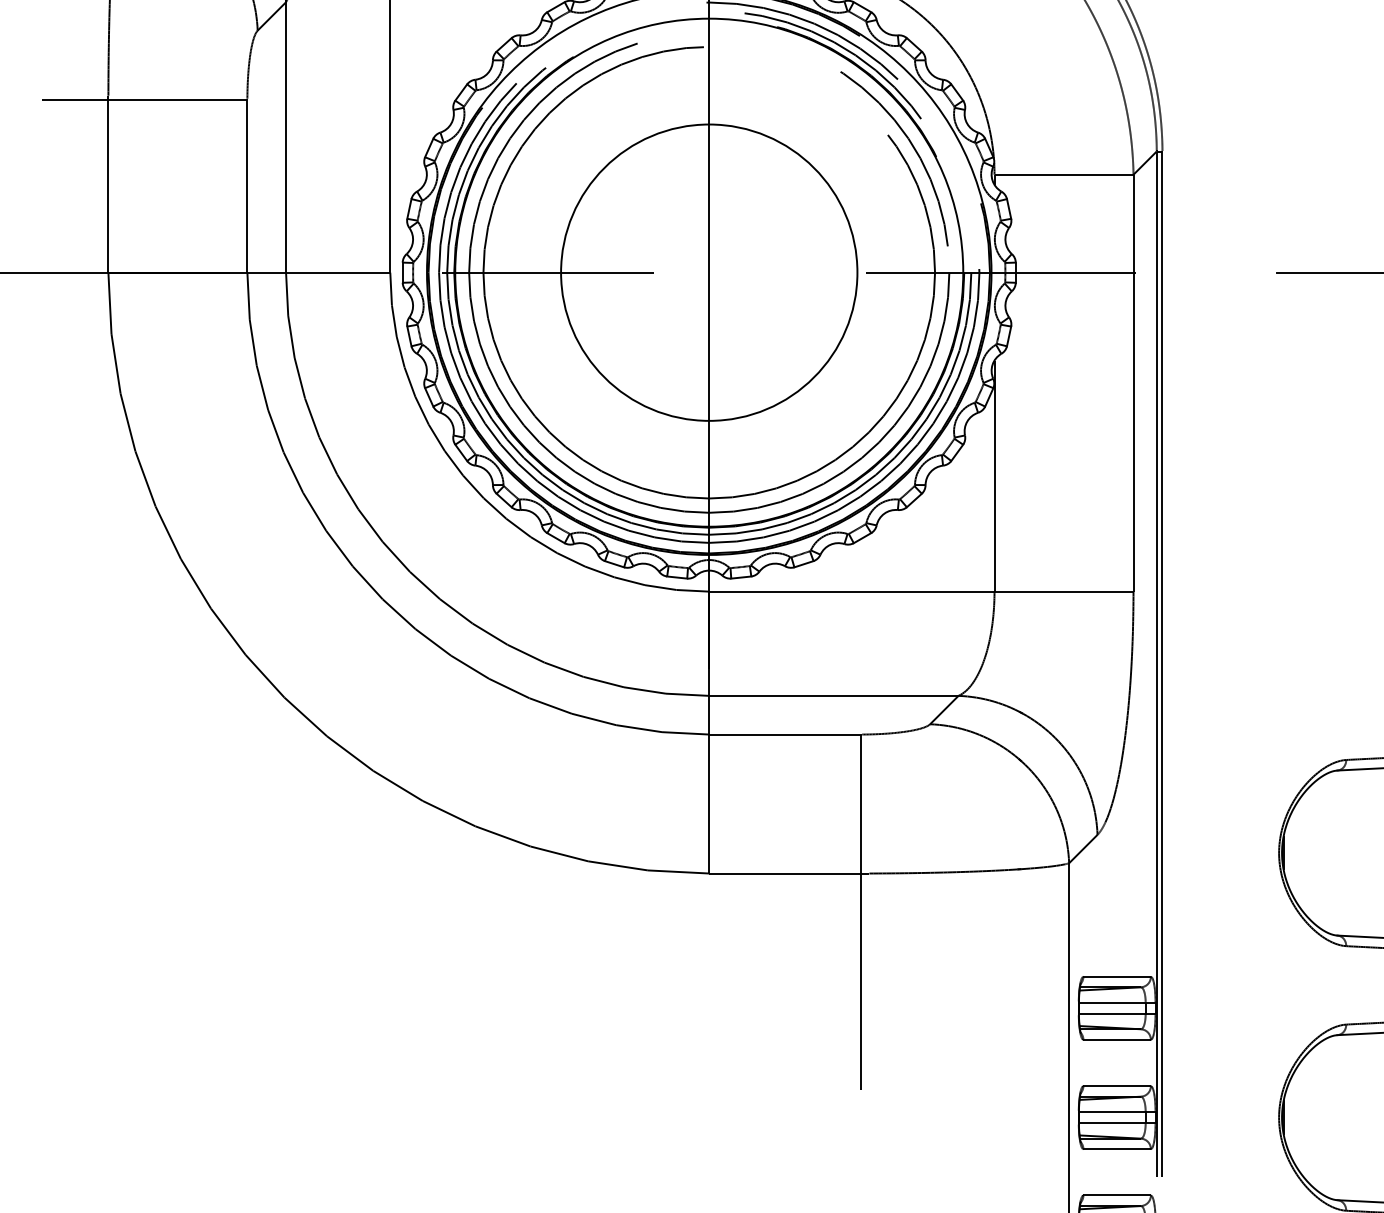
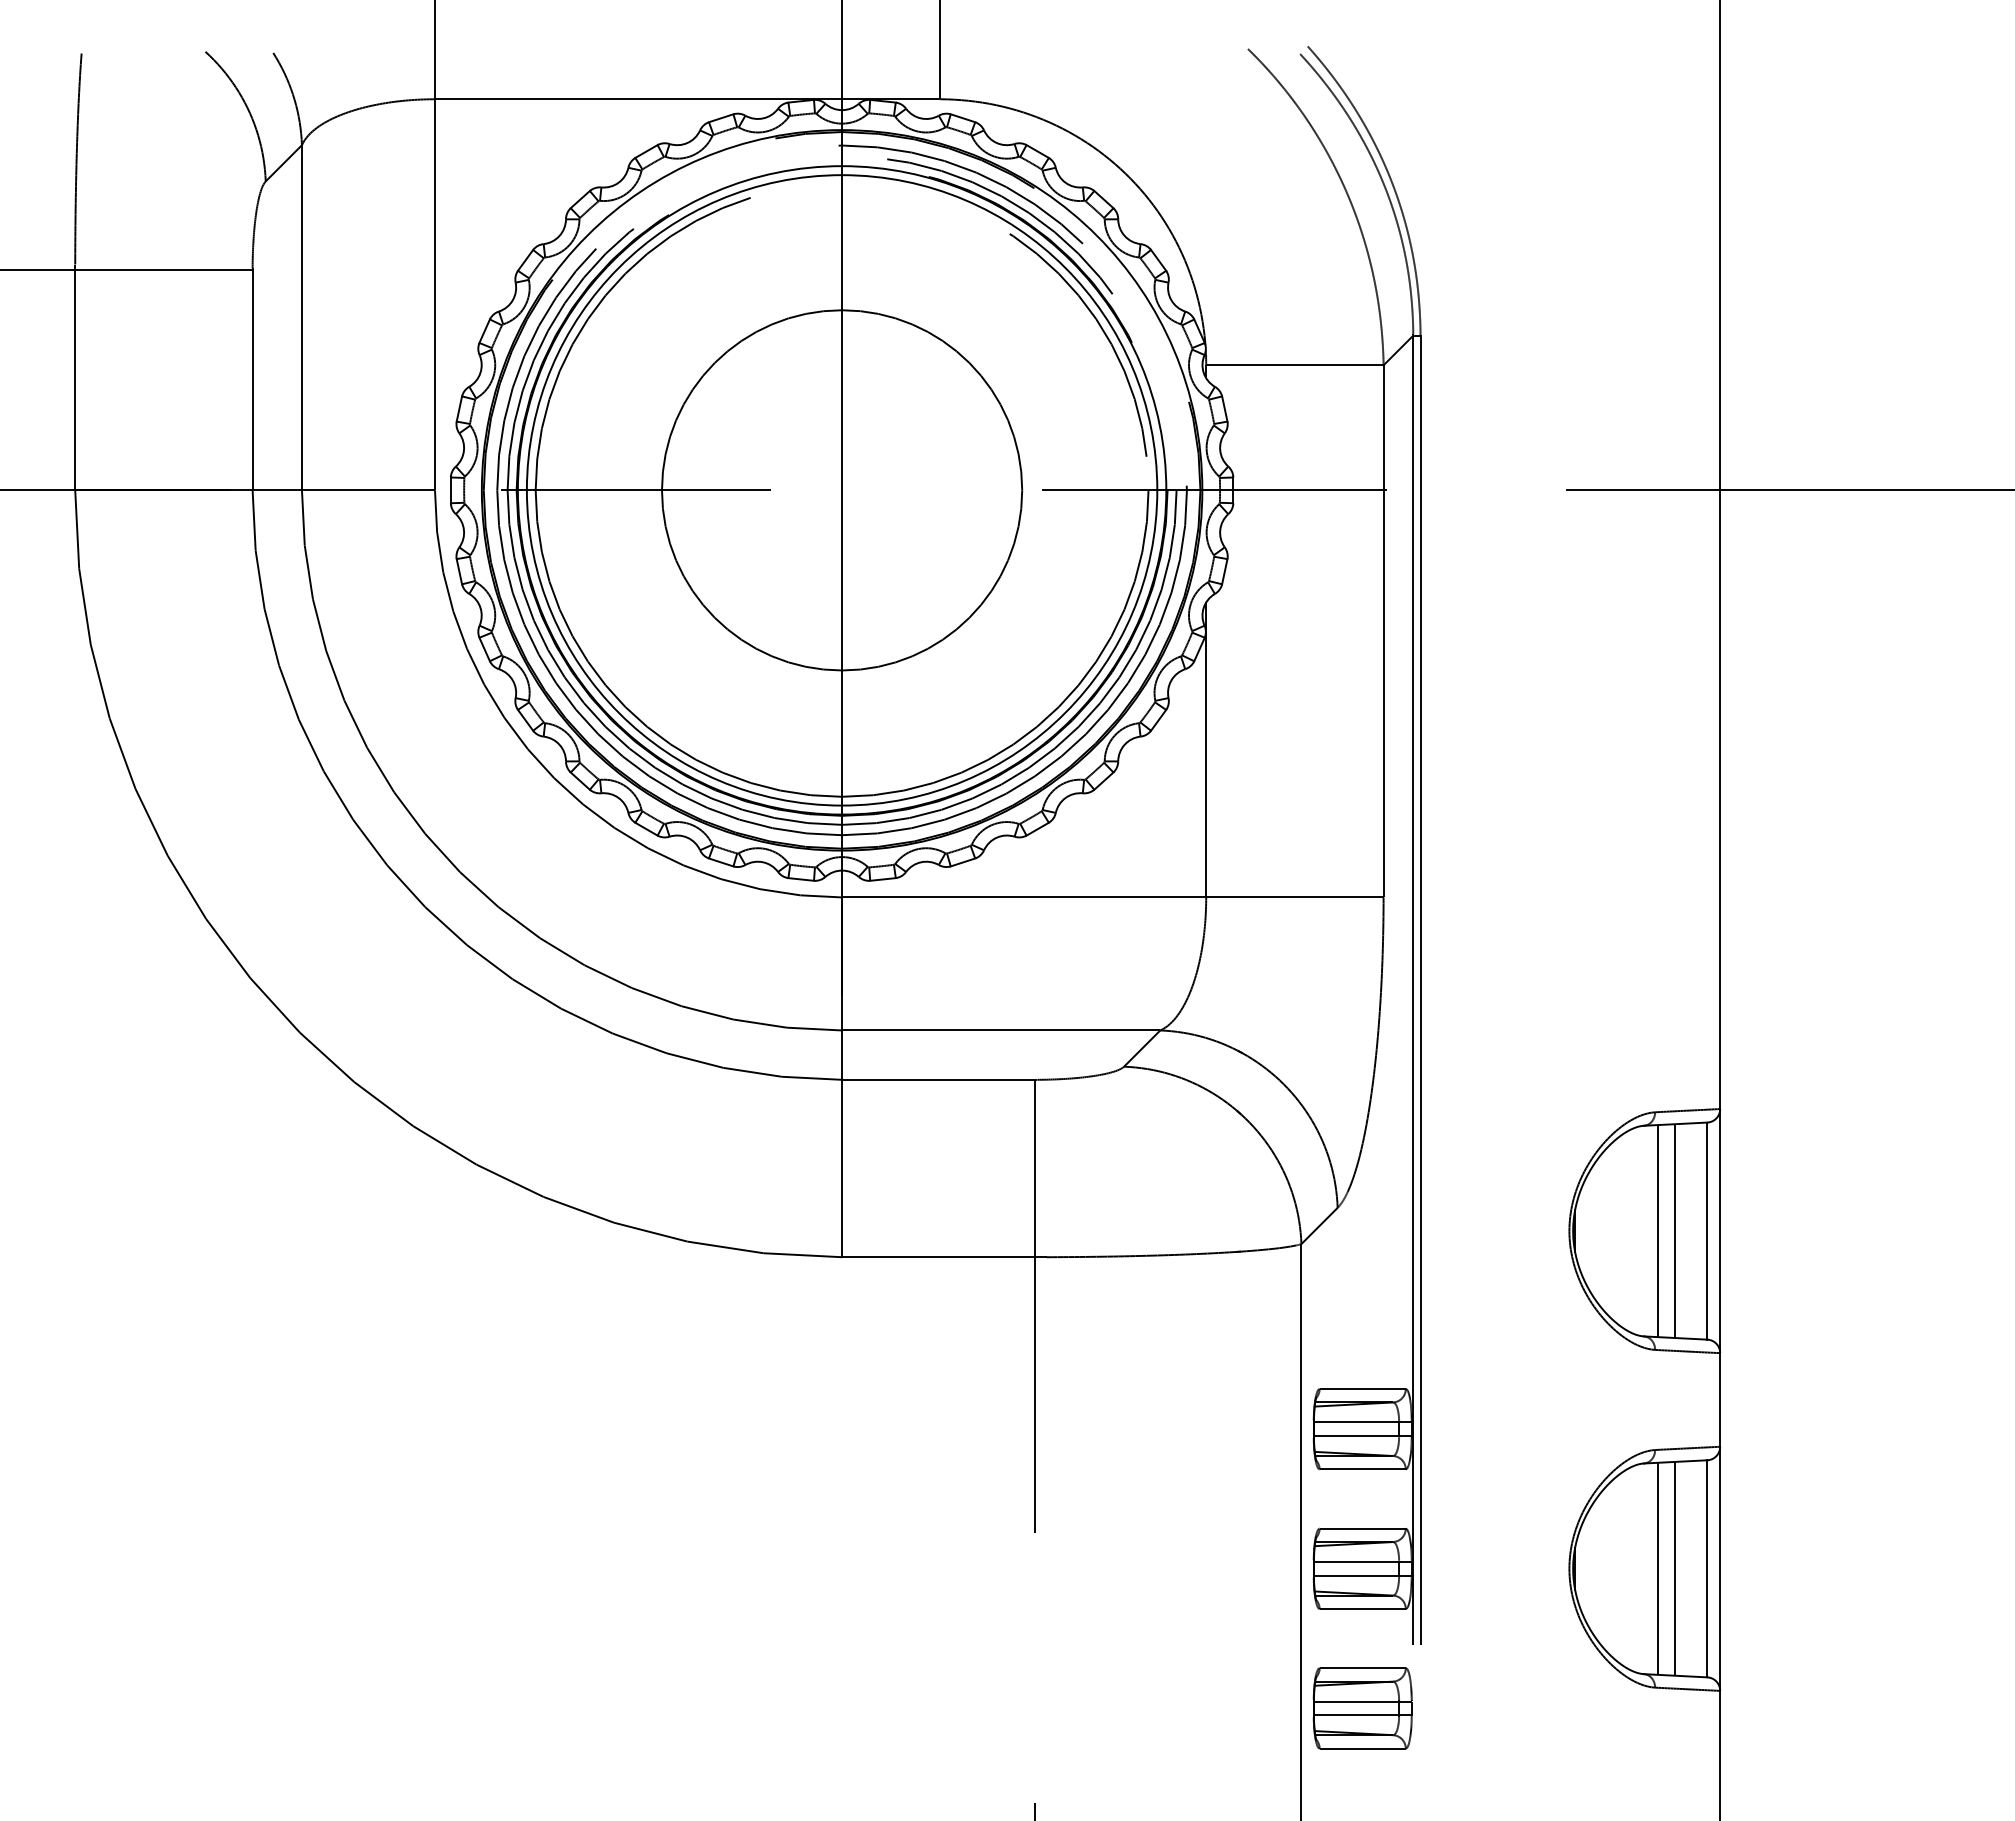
circle: (708, 272) -> (841, 490), size x0.62
circle: (708, 272) -> (841, 490), size x1.67
line: (1348, 852) -> (1658, 1230), added
line: (1362, 852) -> (1675, 1230), added
line: (1348, 1117) -> (1658, 1568), added
line: (1362, 1117) -> (1675, 1568), added

